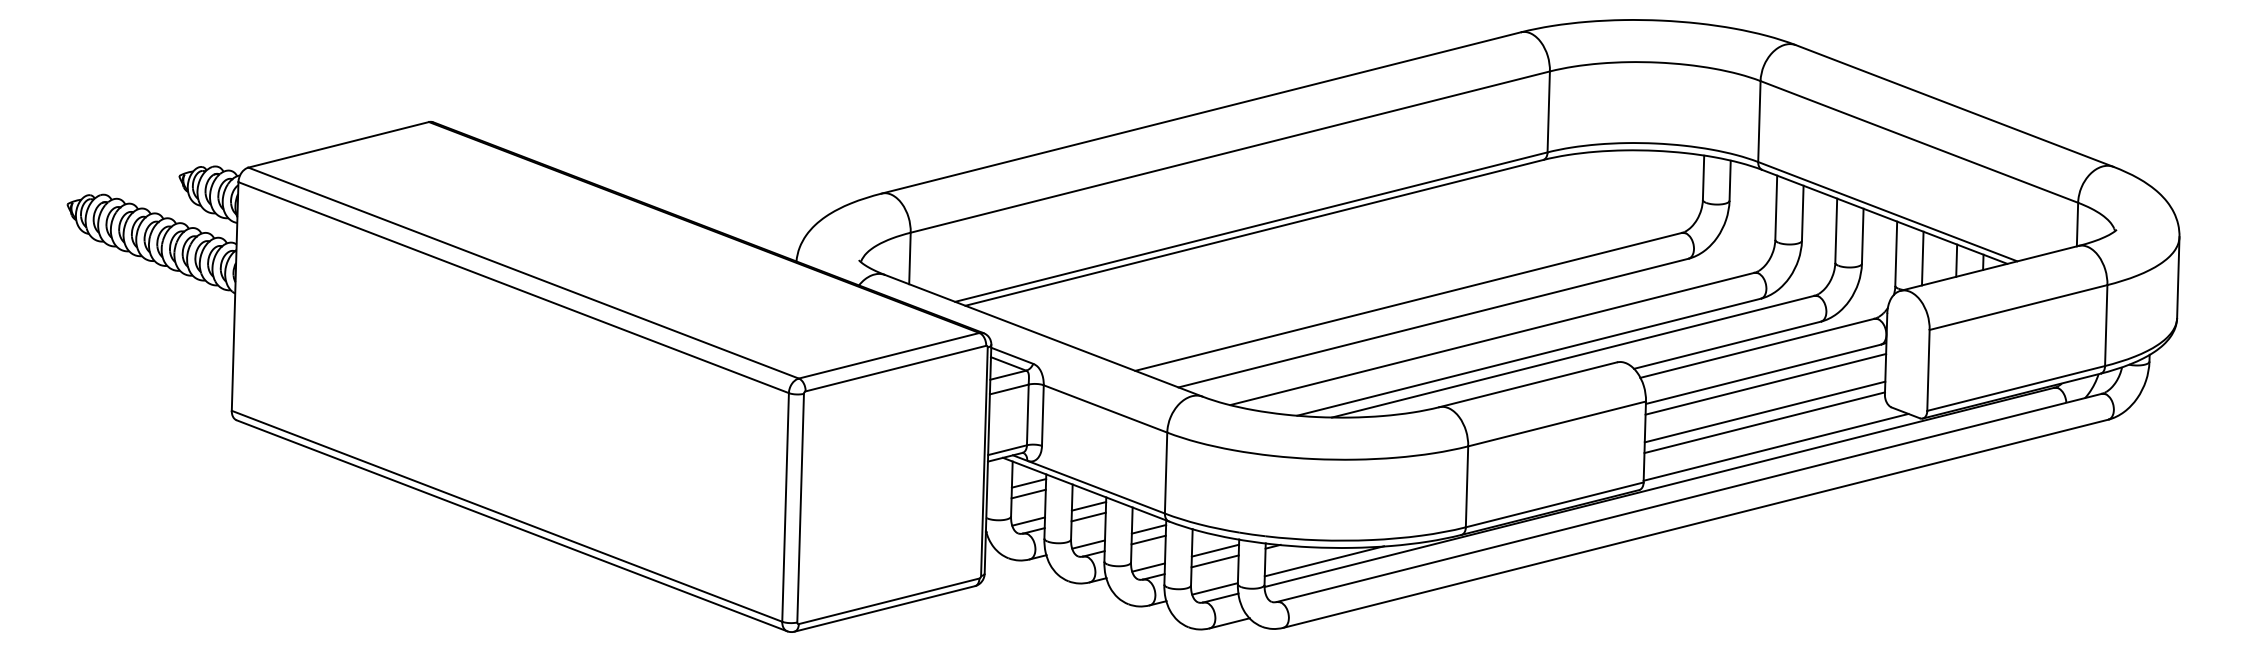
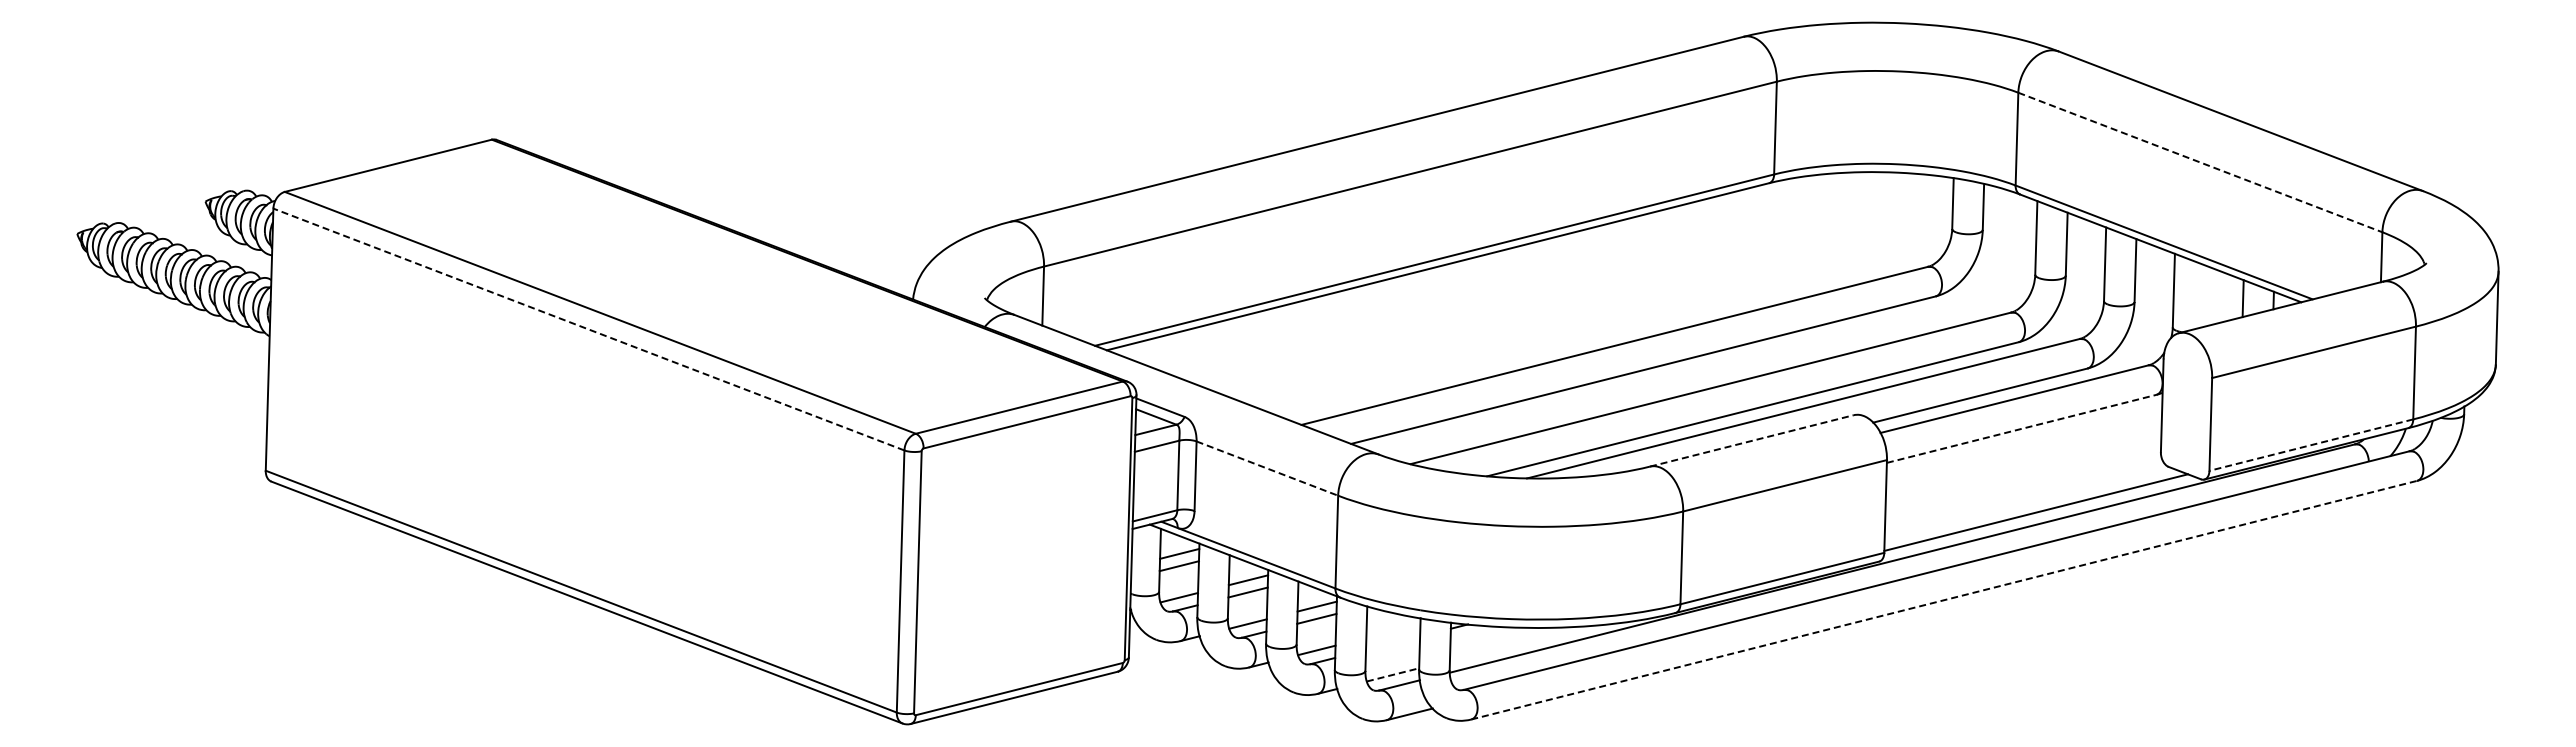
line: (1919, 141) -> (2200, 162), solid -> dashed
line: (1922, 258) -> (2204, 296), removed
line: (513, 287) -> (588, 329), solid -> dashed
line: (1763, 373) -> (2021, 428), solid -> dashed
line: (1528, 384) -> (1752, 440), solid -> dashed
line: (1765, 384) -> (2024, 440), removed
line: (2015, 388) -> (2310, 445), solid -> dashed
line: (1105, 408) -> (1267, 468), solid -> dashed
line: (1765, 411) -> (2023, 471), removed
line: (1764, 422) -> (2022, 484), removed
line: (1696, 524) -> (1944, 600), solid -> dashed
line: (1215, 550) -> (1393, 630), removed
line: (1215, 561) -> (1393, 643), removed
line: (1323, 561) -> (1517, 643), removed
line: (1214, 588) -> (1392, 674), solid -> dashed

